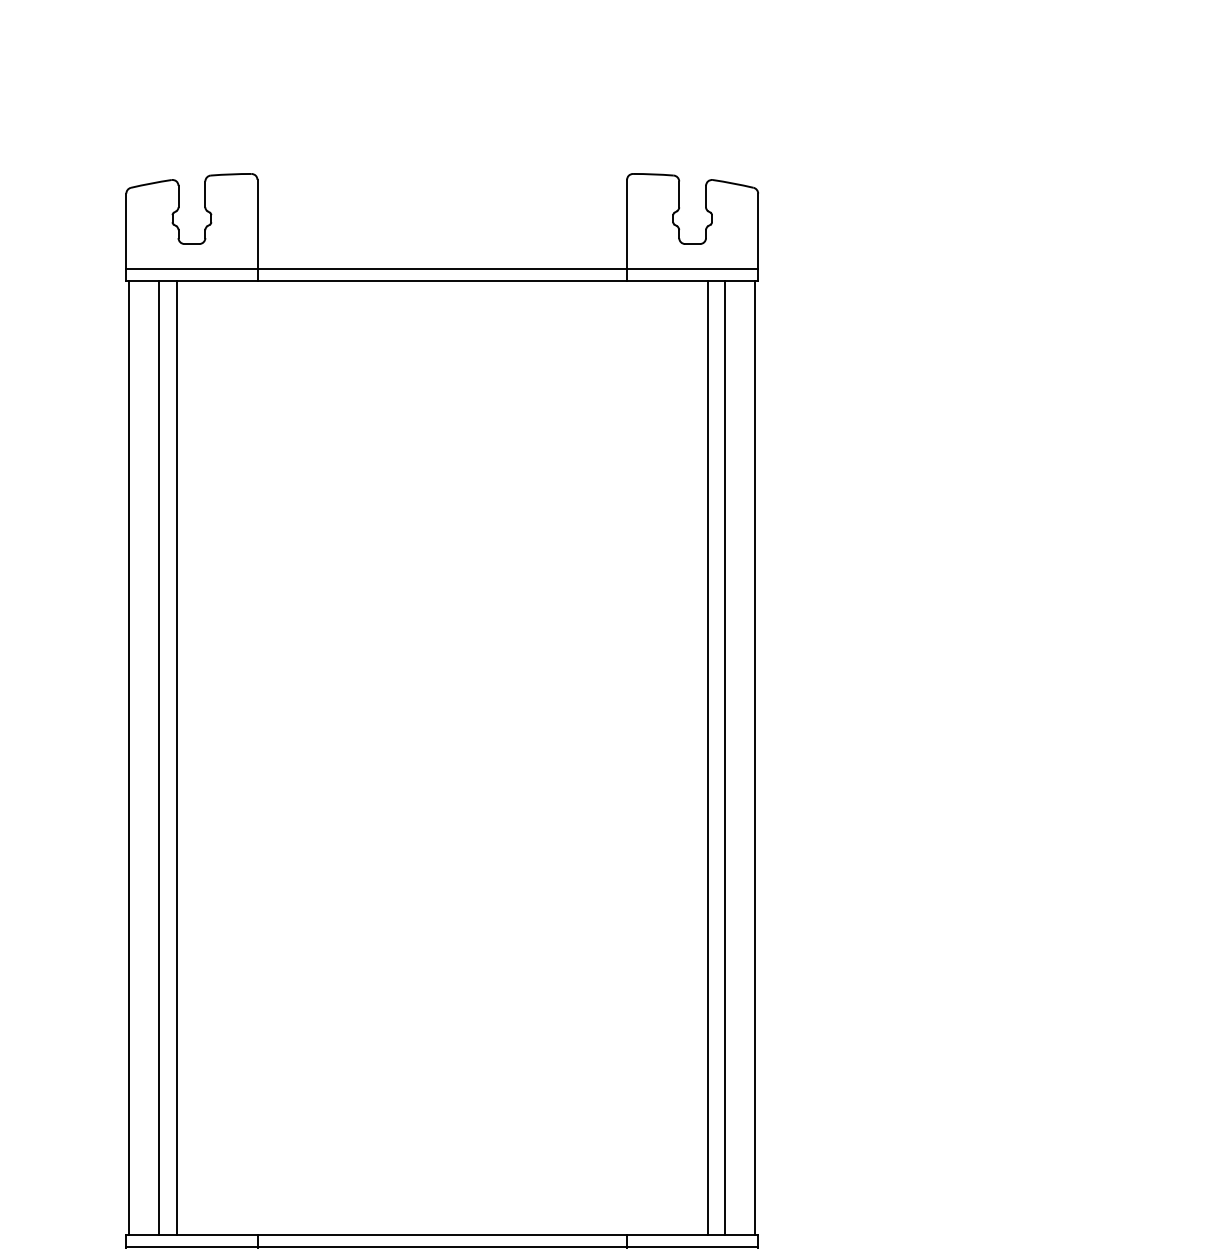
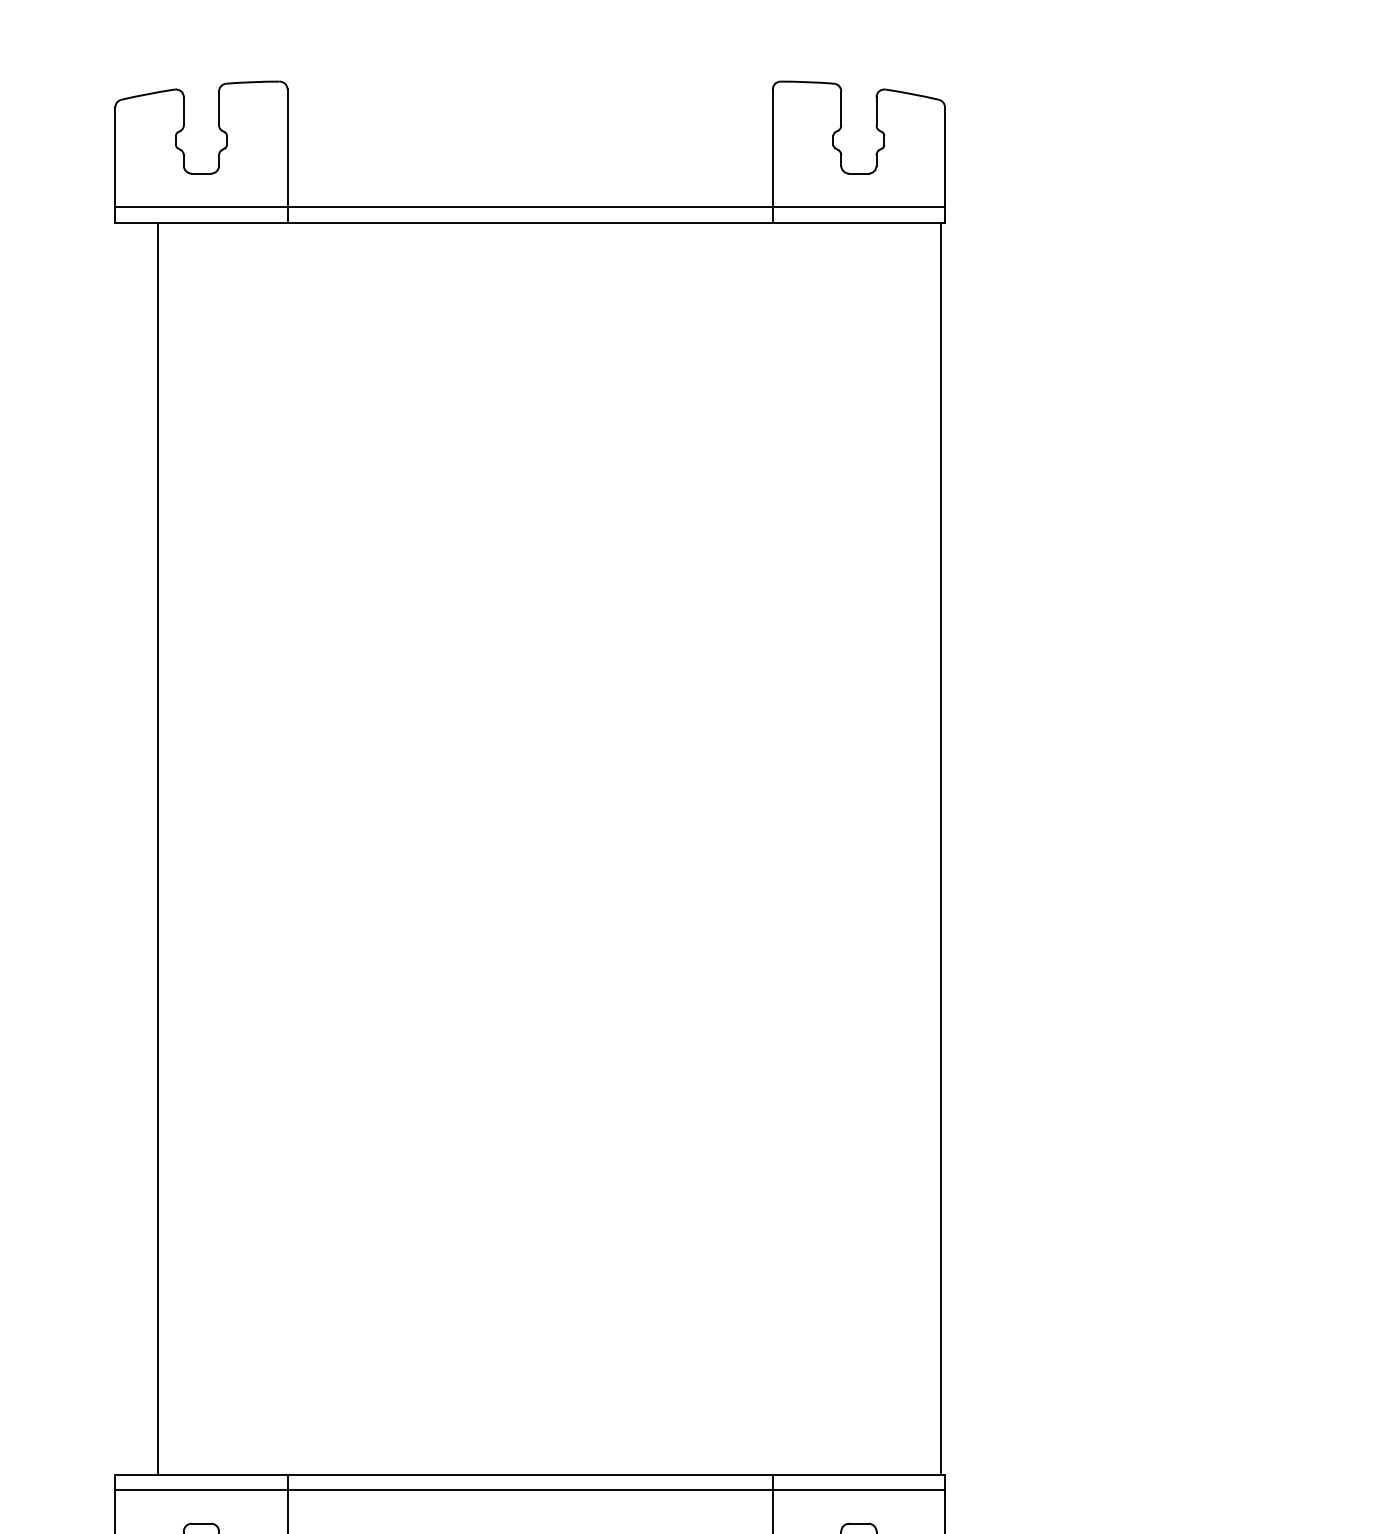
line: (129, 757) -> (119, 847), removed
line: (177, 757) -> (182, 847), removed
line: (707, 757) -> (878, 847), removed
line: (725, 757) -> (902, 847), removed

